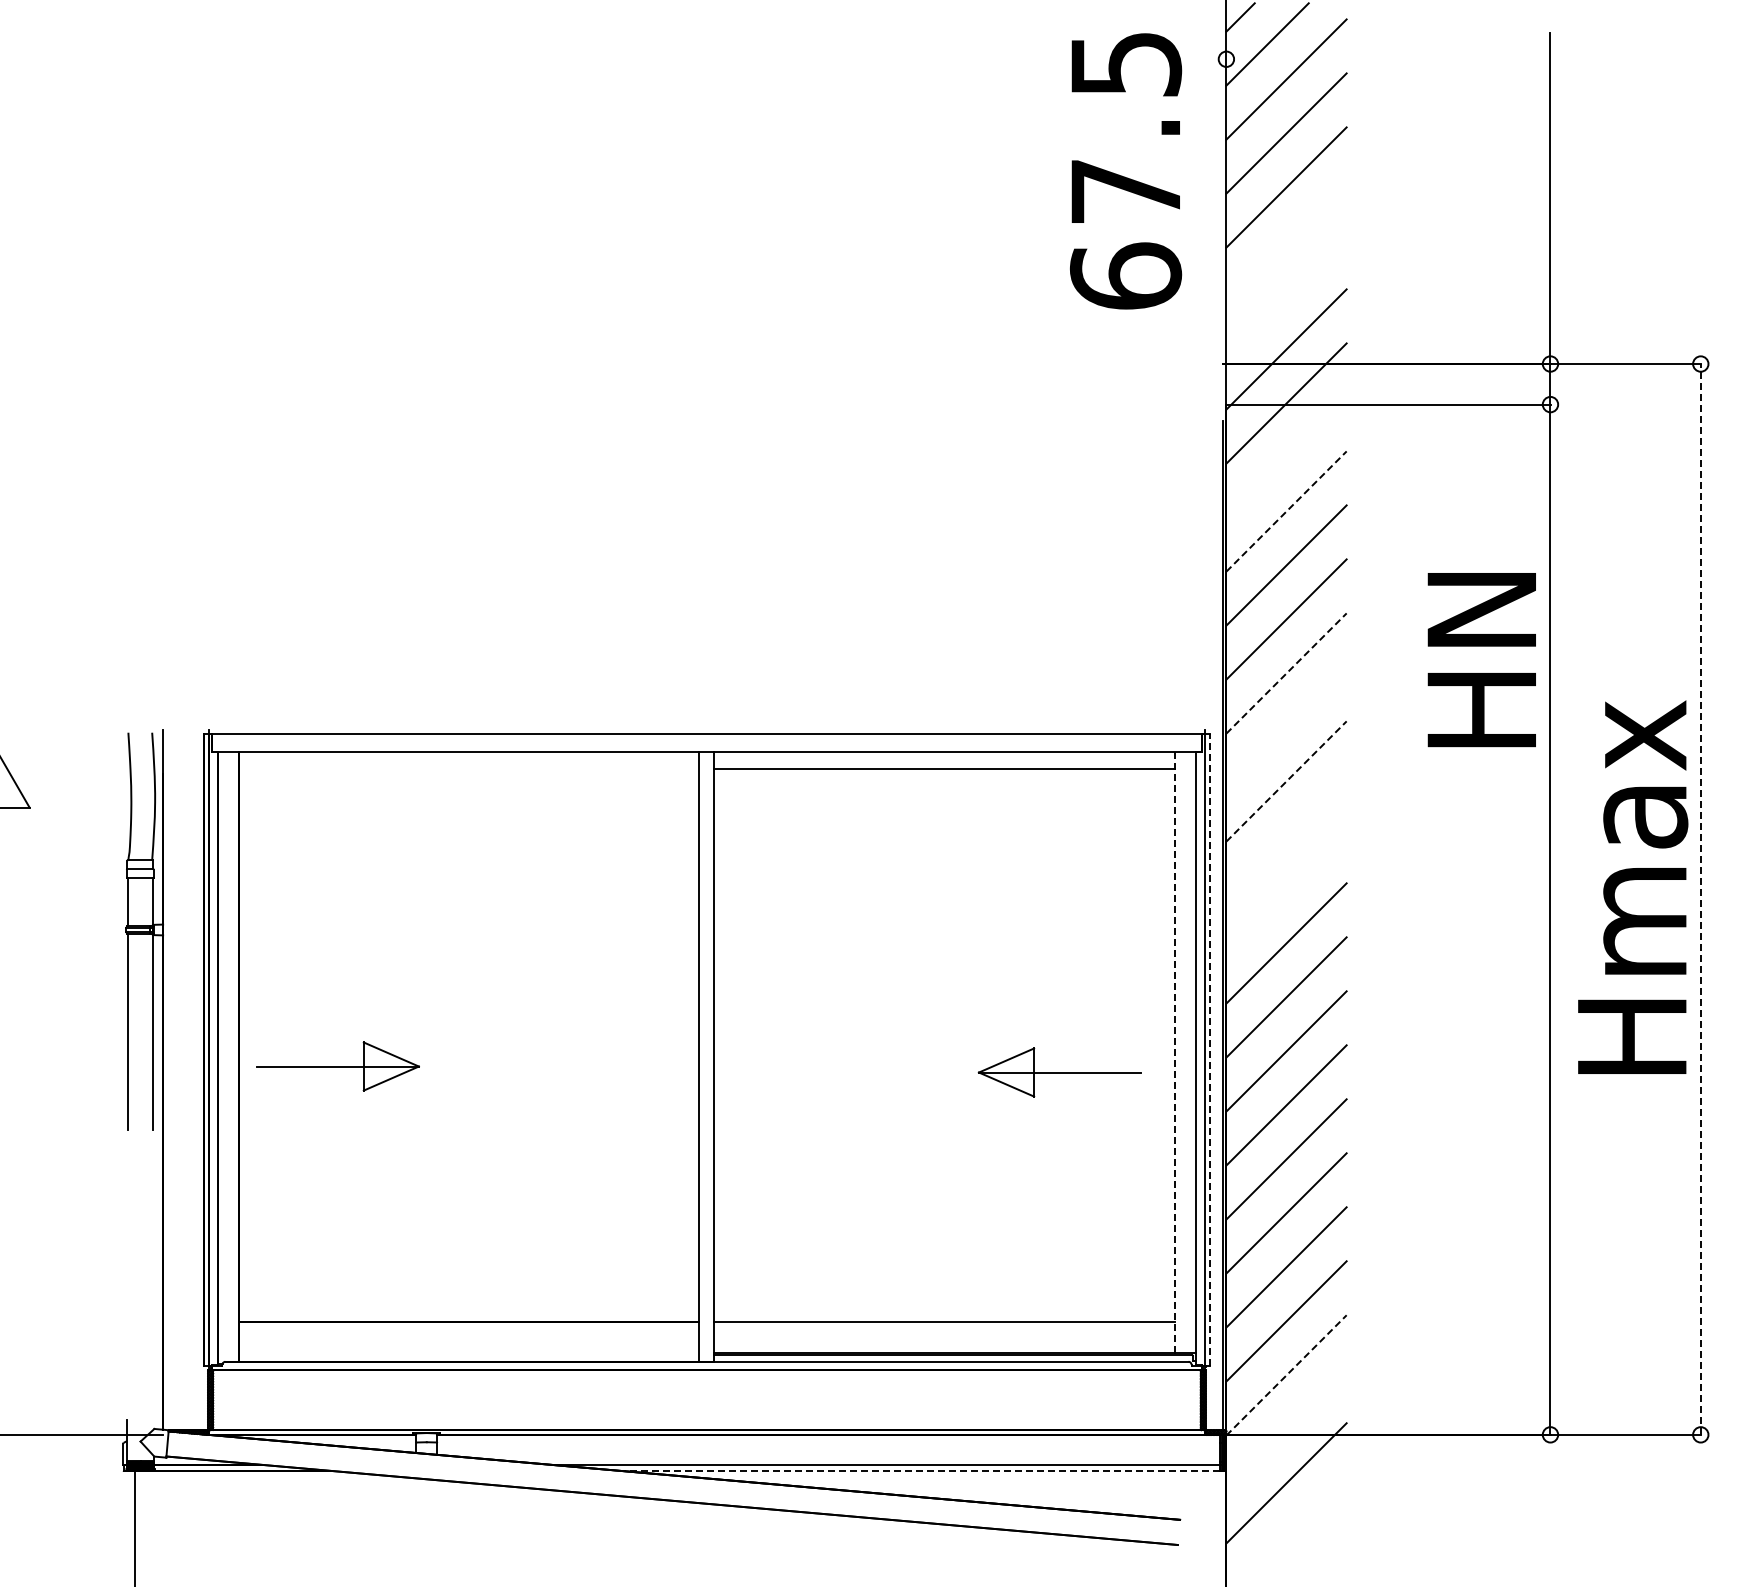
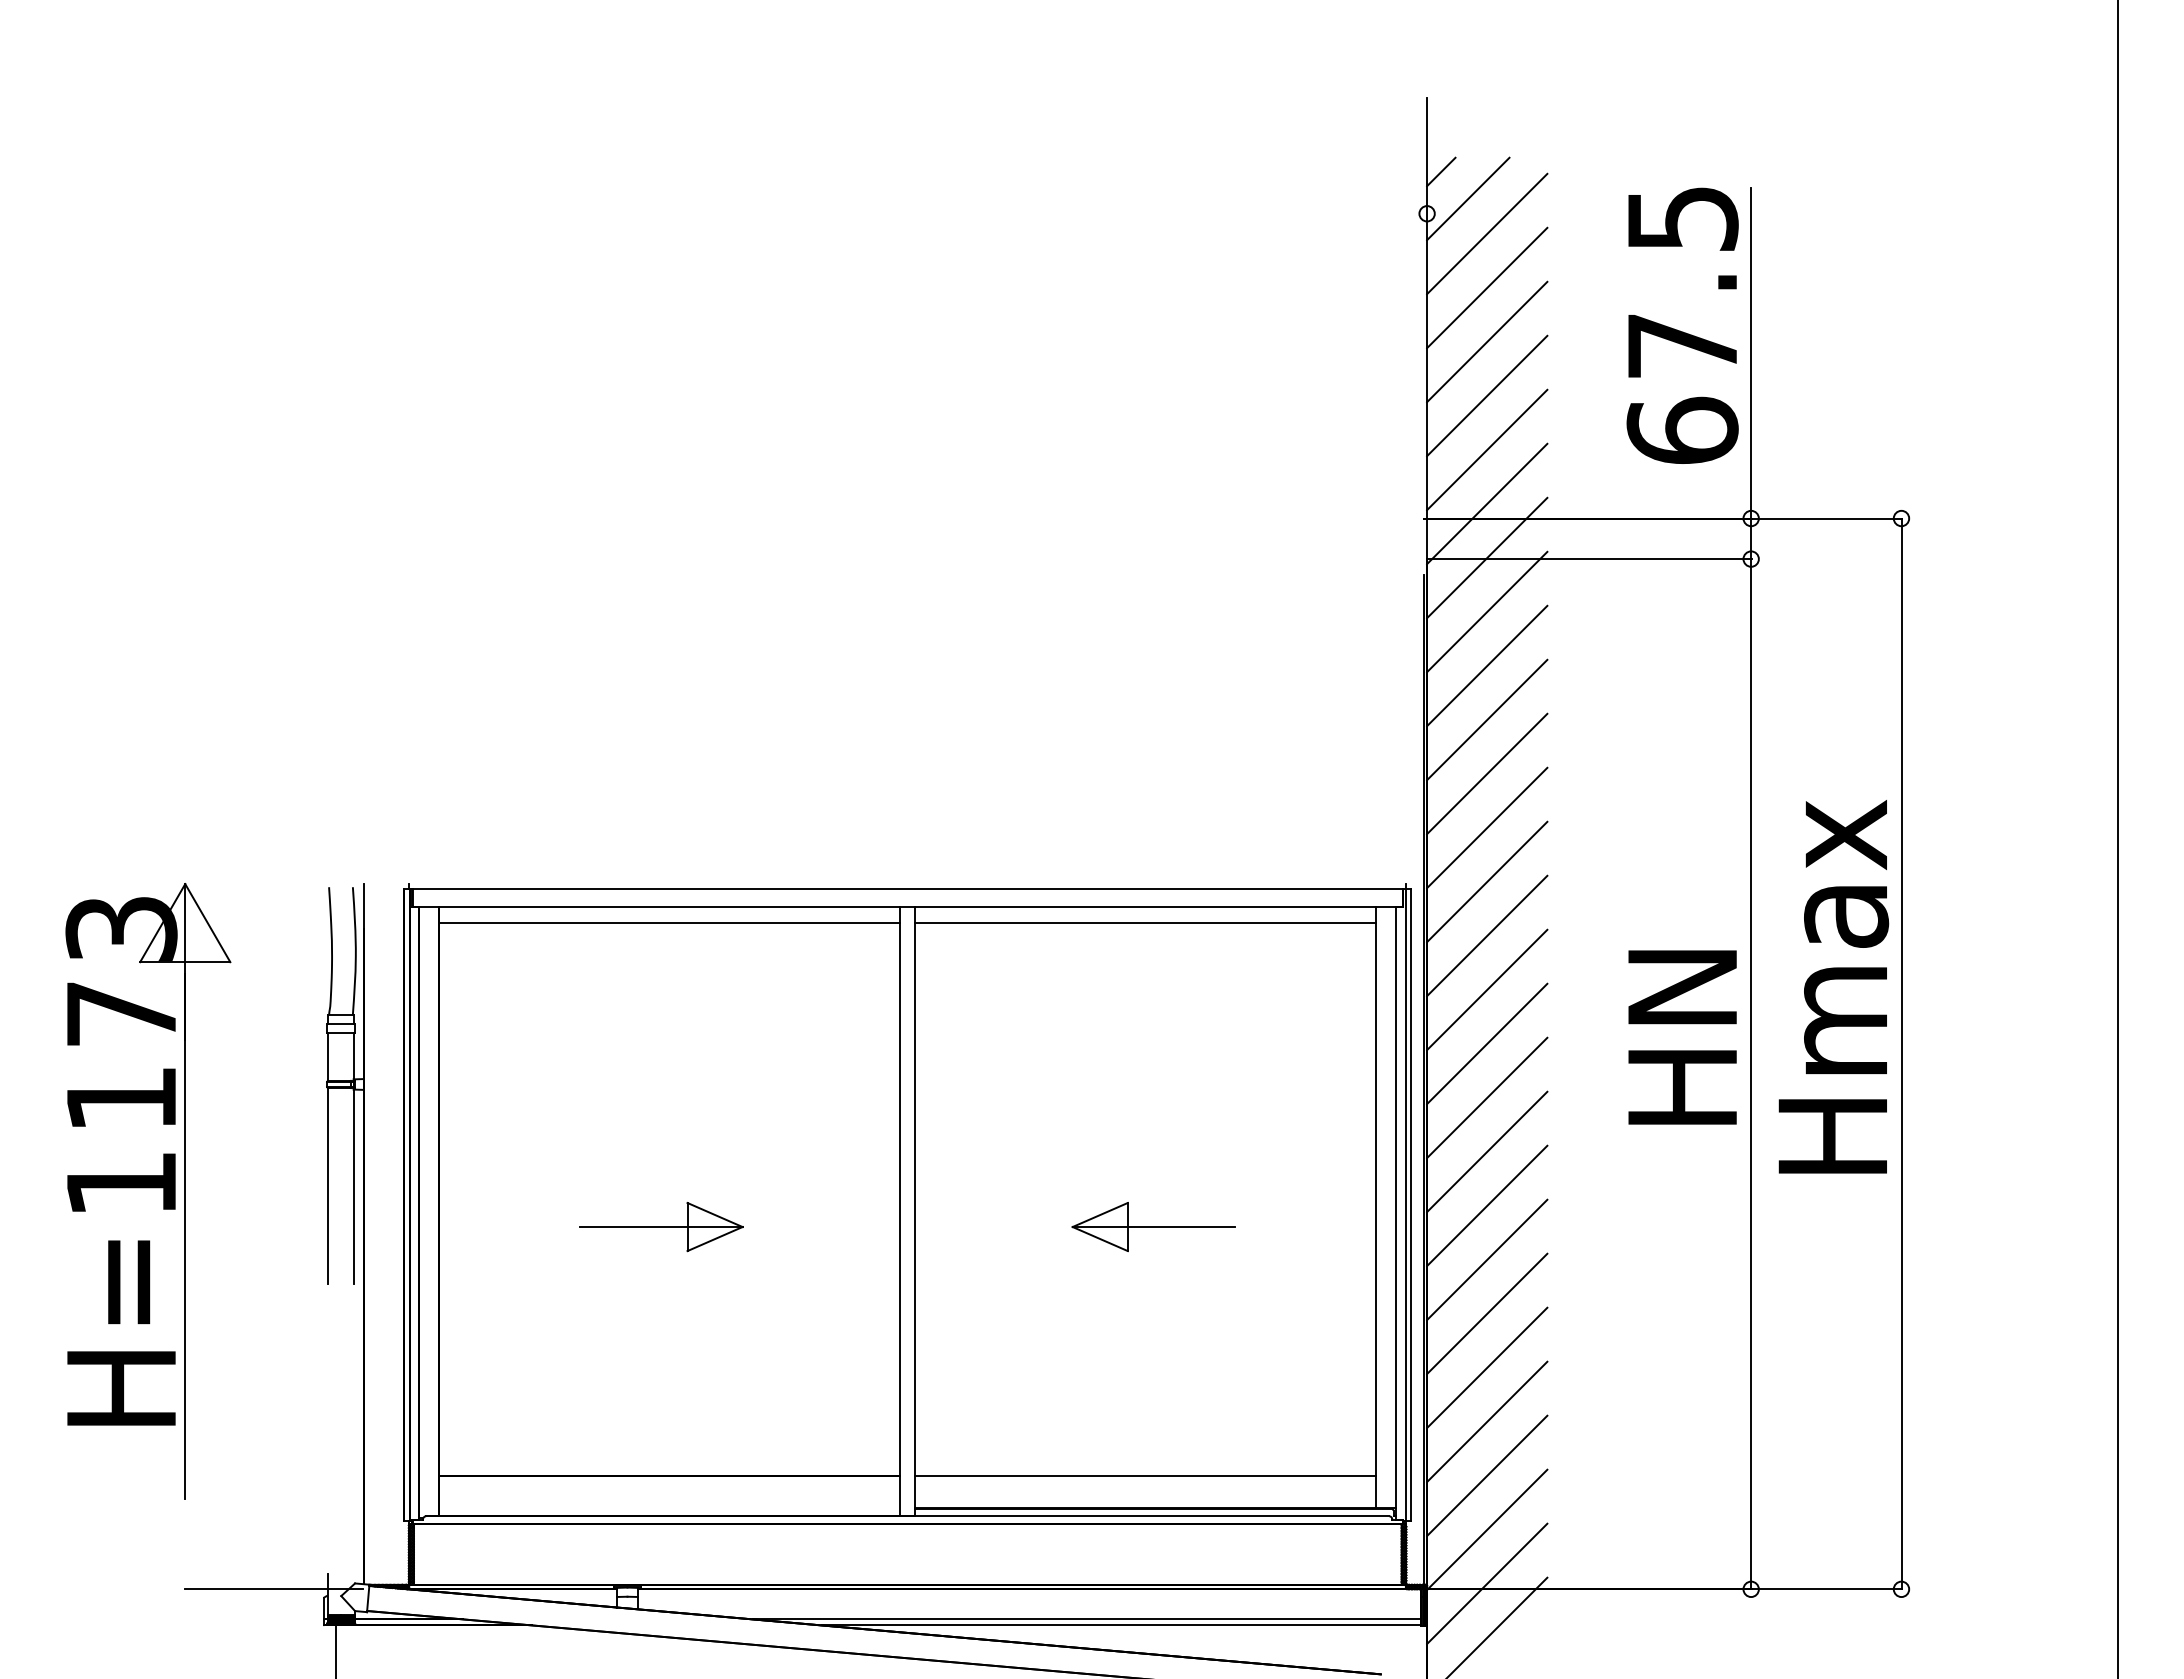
text: (1125, 171) -> (1682, 325), moved
line: (1286, 241) -> (1487, 395), added
line: (1286, 295) -> (1487, 449), added
line: (1286, 457) -> (1487, 611), added
line: (1286, 511) -> (1487, 665), dashed -> solid
text: (1481, 660) -> (1682, 1037), moved
line: (1286, 673) -> (1487, 827), dashed -> solid
line: (1286, 727) -> (1487, 881), added
line: (468, 769) -> (669, 923), added
line: (1286, 781) -> (1487, 935), dashed -> solid
line: (1286, 835) -> (1487, 989), added
text: (1632, 887) -> (1833, 986), moved
line: (1286, 889) -> (1487, 1043), added
line: (1700, 899) -> (1901, 1053), dashed -> solid
line: (1209, 1050) -> (1410, 1204), dashed -> solid
line: (1175, 1053) -> (1376, 1207), dashed -> solid
part: (337, 1067) -> (661, 1227), moved
part: (1059, 1072) -> (1153, 1226), moved
line: (1286, 1375) -> (1487, 1529), dashed -> solid
line: (1286, 1429) -> (1487, 1583), added
line: (920, 1471) -> (1121, 1625), dashed -> solid

